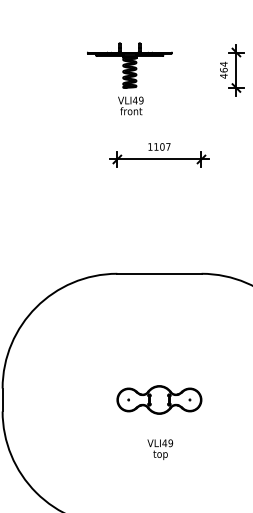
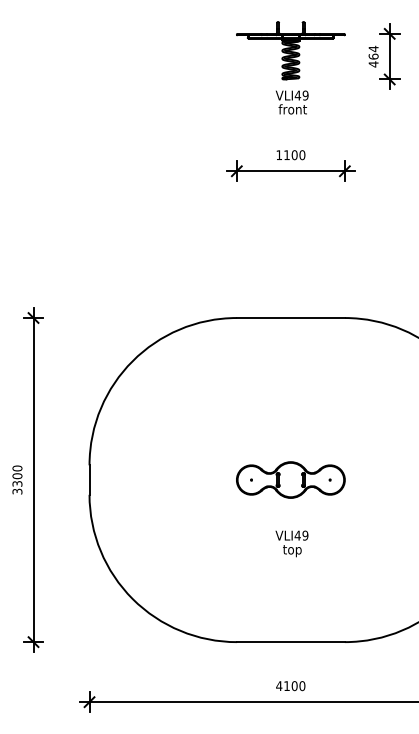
part: (129, 78) -> (290, 67), moved
text: (168, 147) -> (302, 155), 1107 -> 1100

